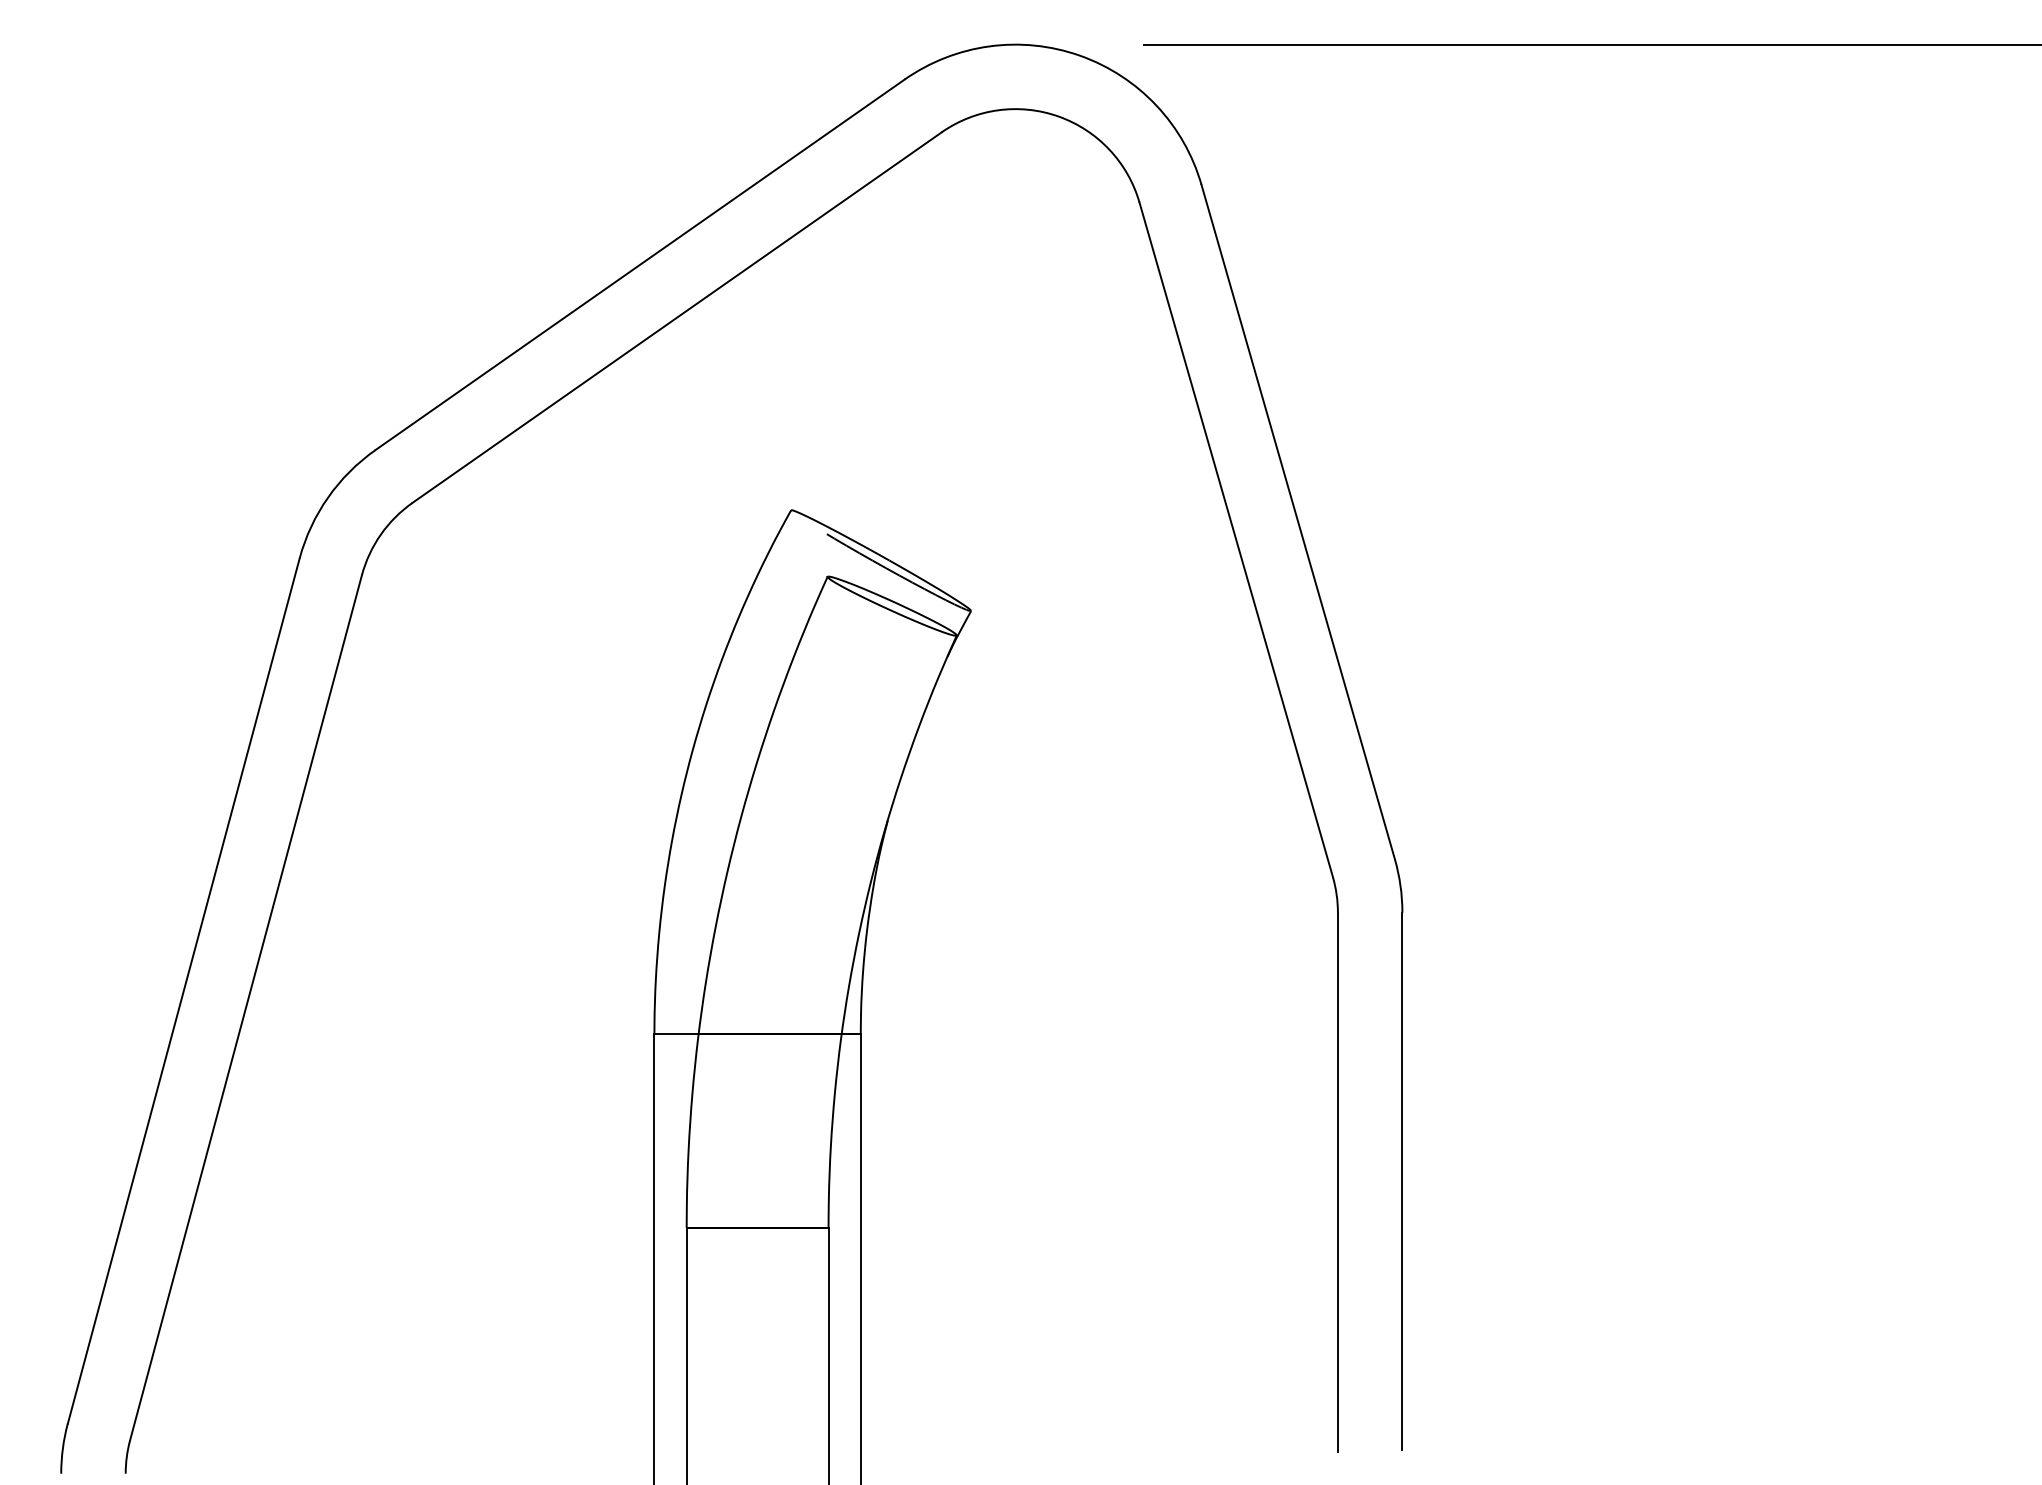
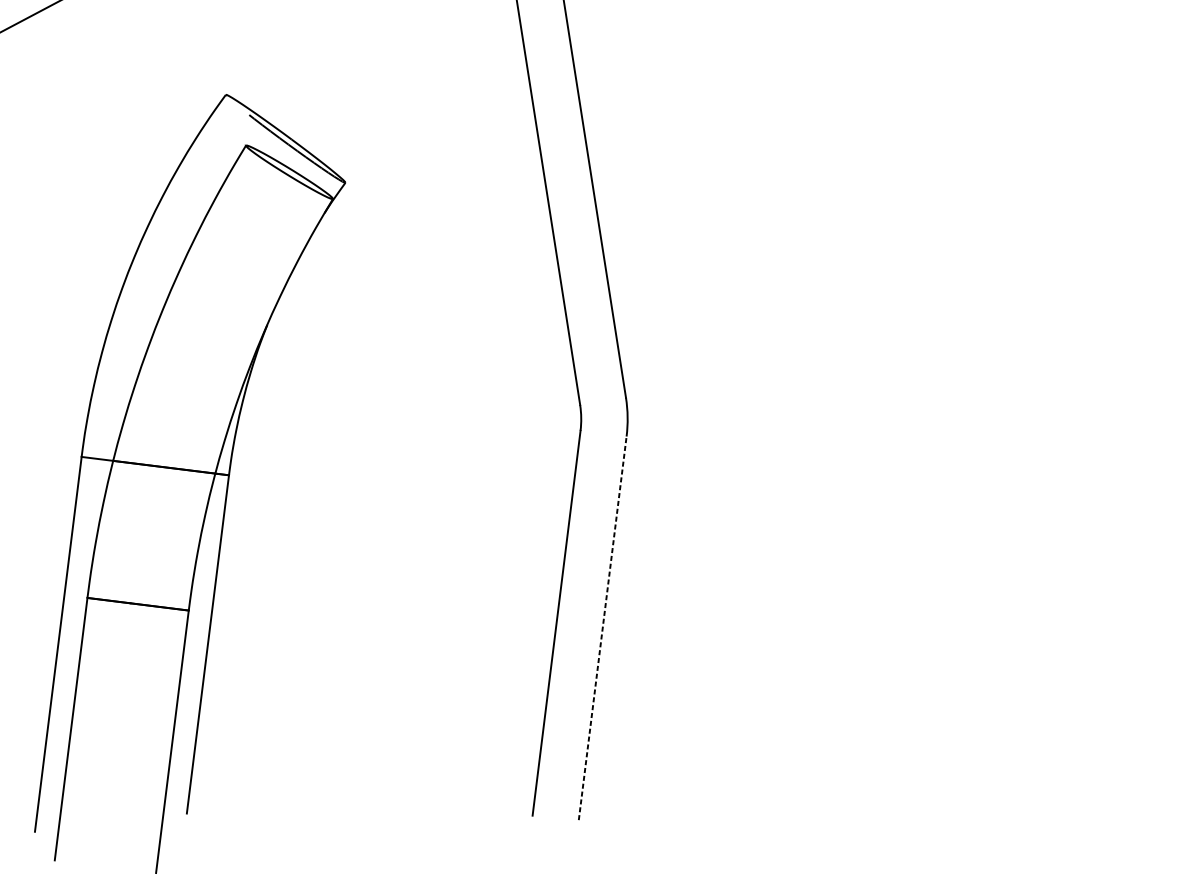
line: (1402, 1181) -> (602, 628), solid -> dashed

